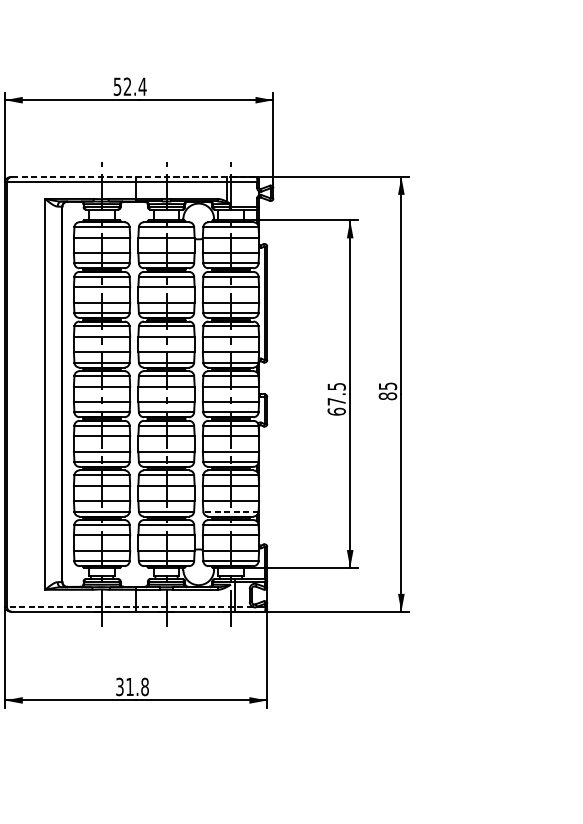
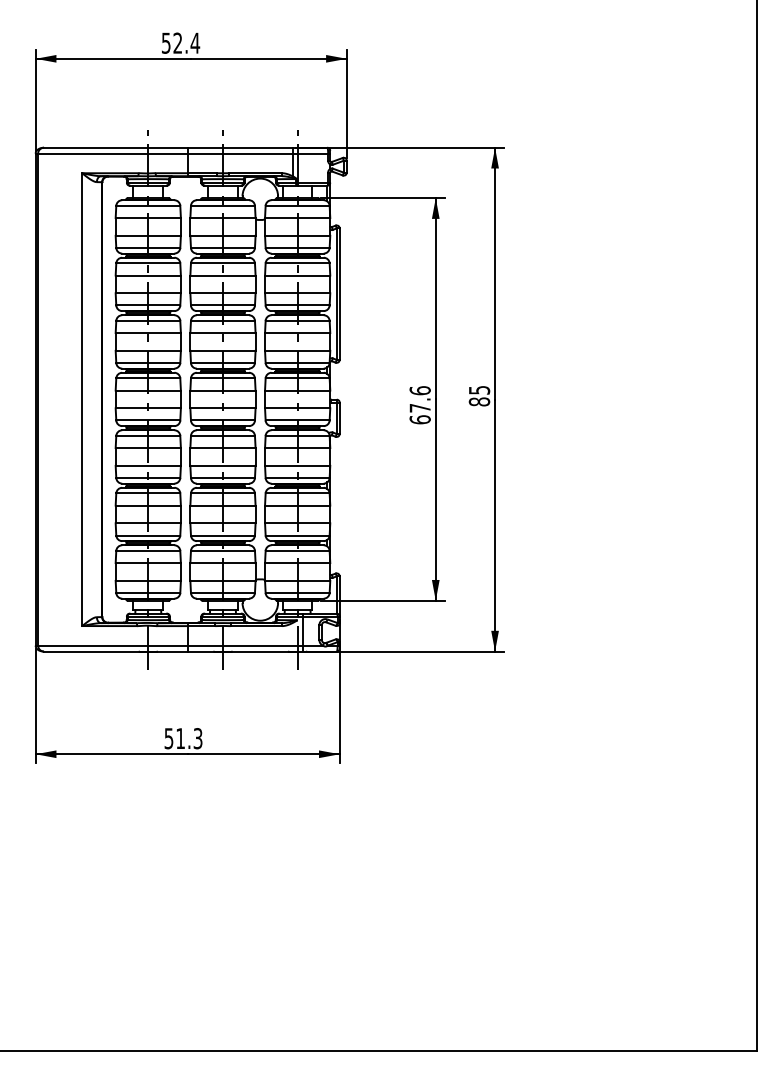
line: (134, 176) -> (185, 147), dashed -> solid
text: (336, 386) -> (419, 390), 67.5 -> 67.6
line: (230, 511) -> (297, 535), dashed -> solid
line: (128, 606) -> (179, 645), dashed -> solid
text: (132, 686) -> (183, 738), 31.8 -> 51.3

